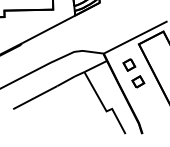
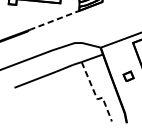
line: (47, 29) -> (53, 20), solid -> dashed
part: (129, 64) -> (122, 59), removed
line: (104, 107) -> (95, 95), solid -> dashed

